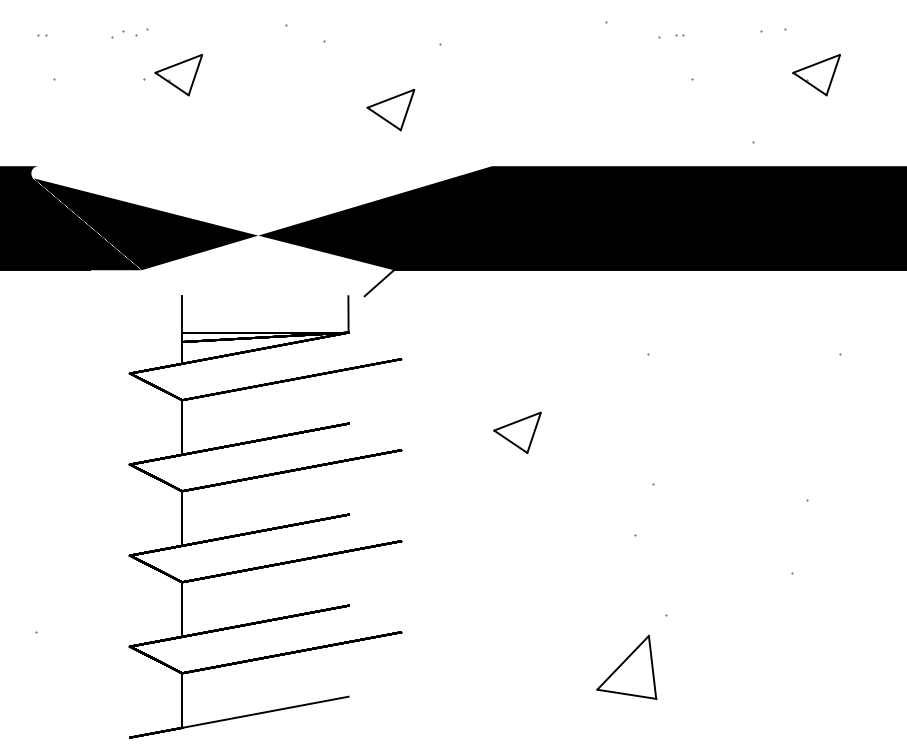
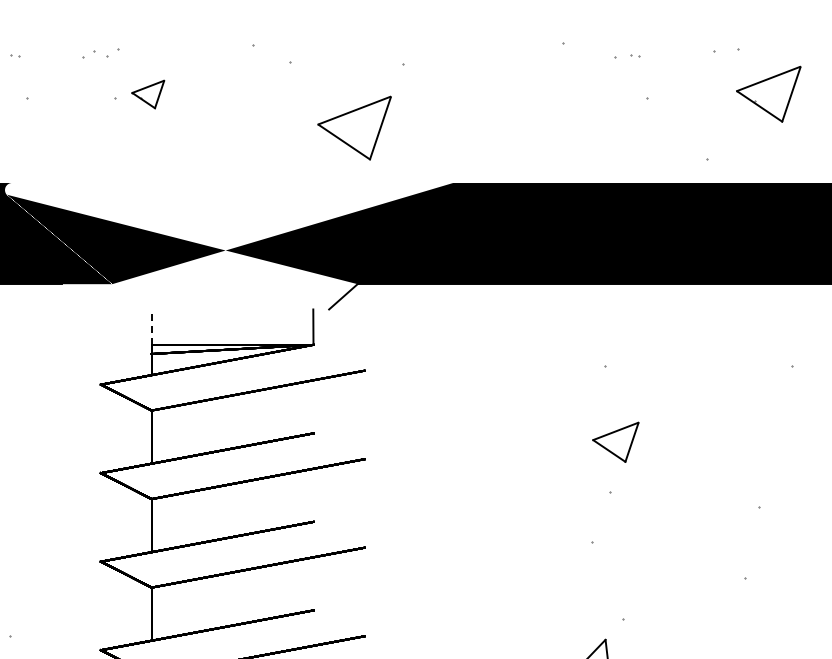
part: (178, 75) -> (148, 94), size x0.7
part: (816, 75) -> (768, 94), size x1.4
part: (390, 110) -> (354, 128), size x1.6
line: (182, 313) -> (151, 326), solid -> dashed
part: (517, 432) -> (615, 441), moved

